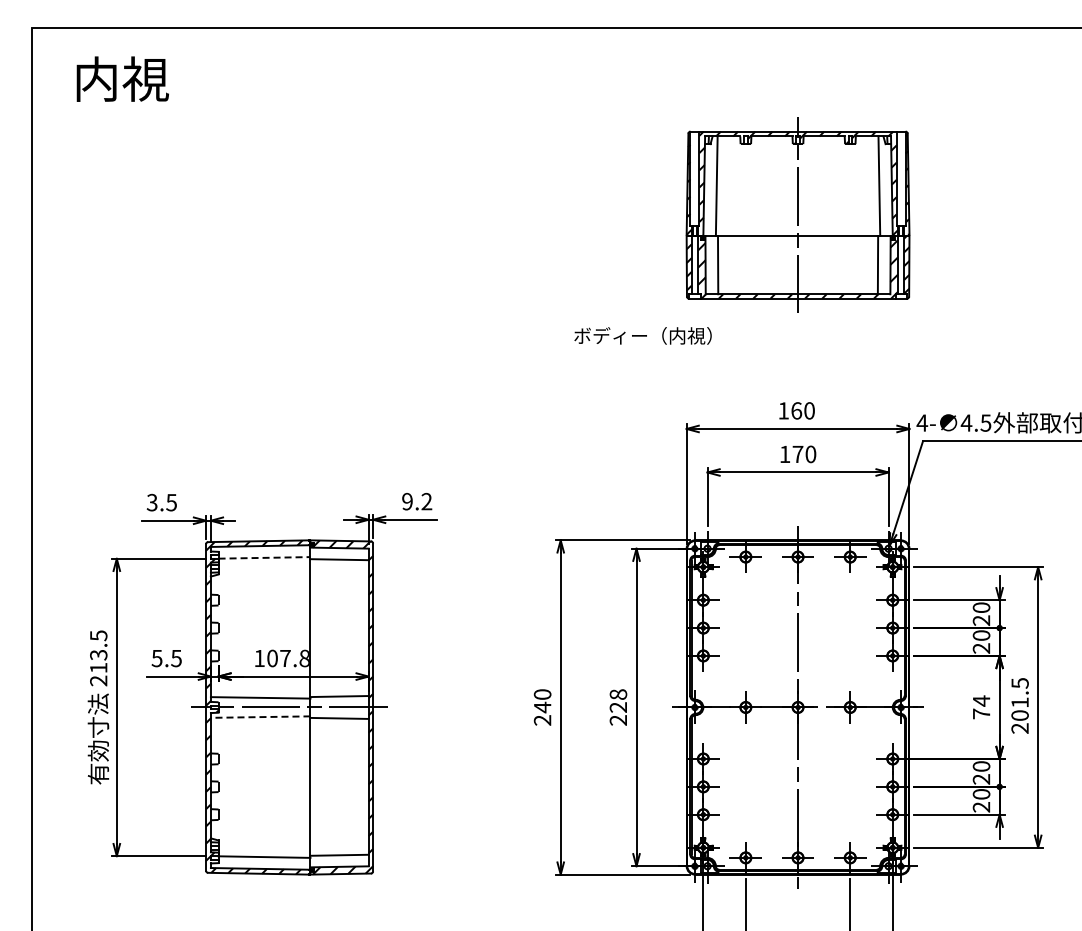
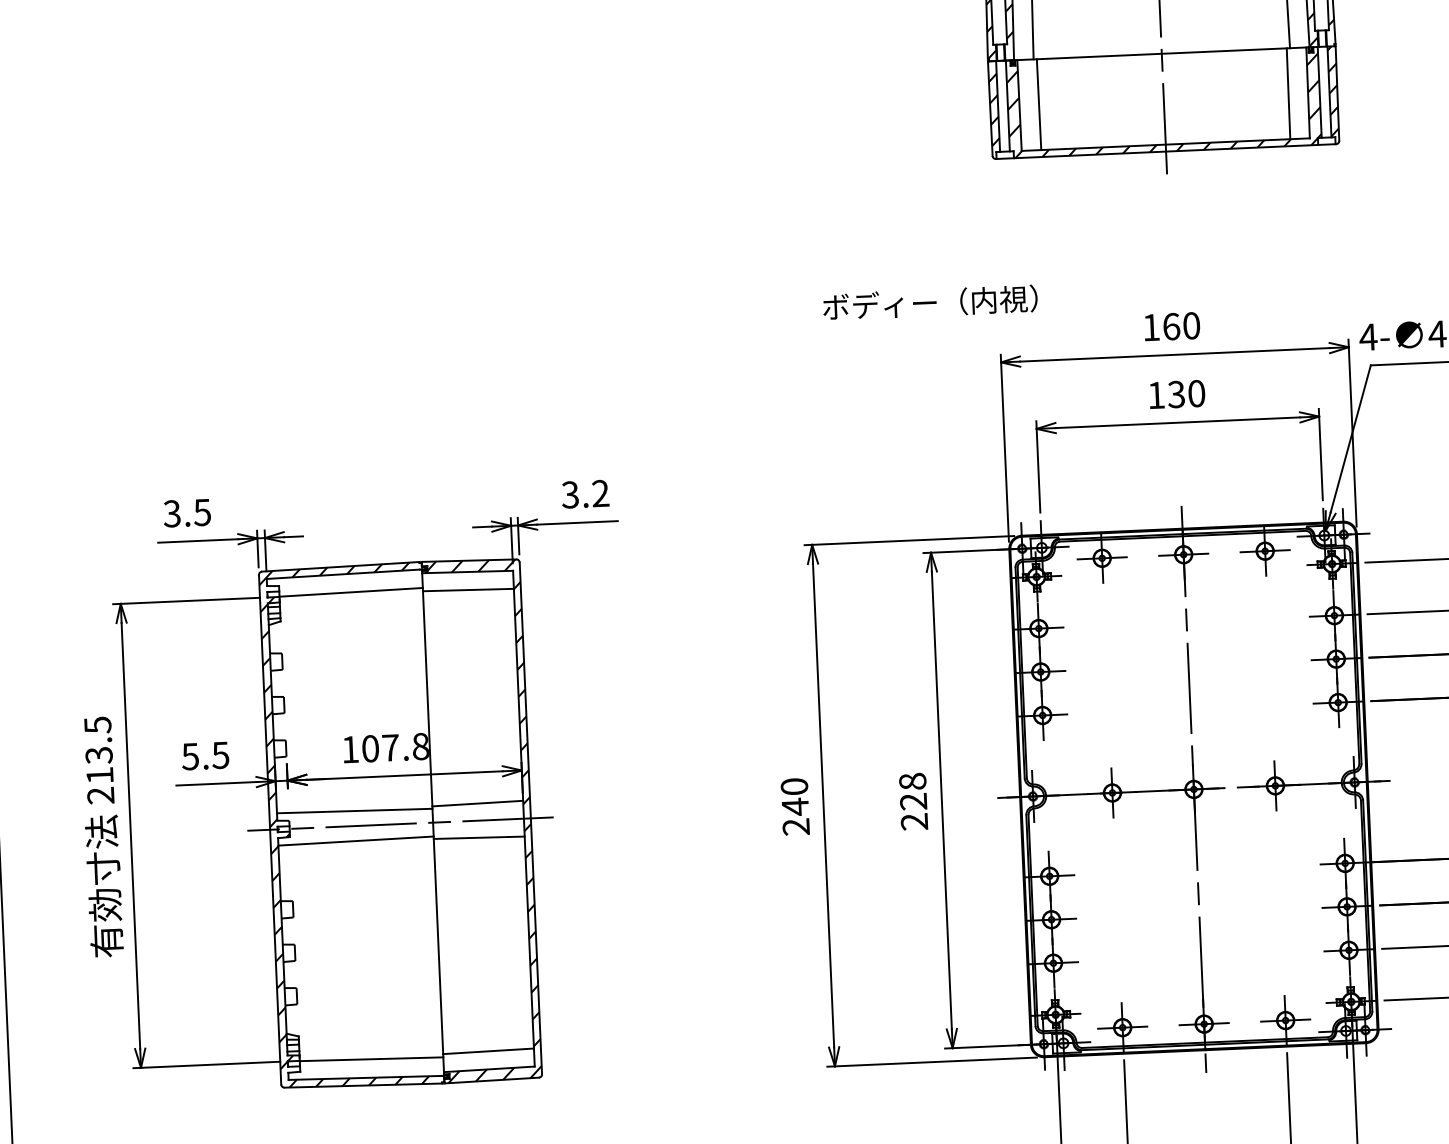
text: (642, 335) -> (929, 302), moved
text: (797, 454) -> (1175, 394), 170 -> 130
text: (407, 501) -> (570, 494), 9.2 -> 3.2
line: (264, 557) -> (351, 591), dashed -> solid
line: (260, 717) -> (355, 841), dashed -> solid

